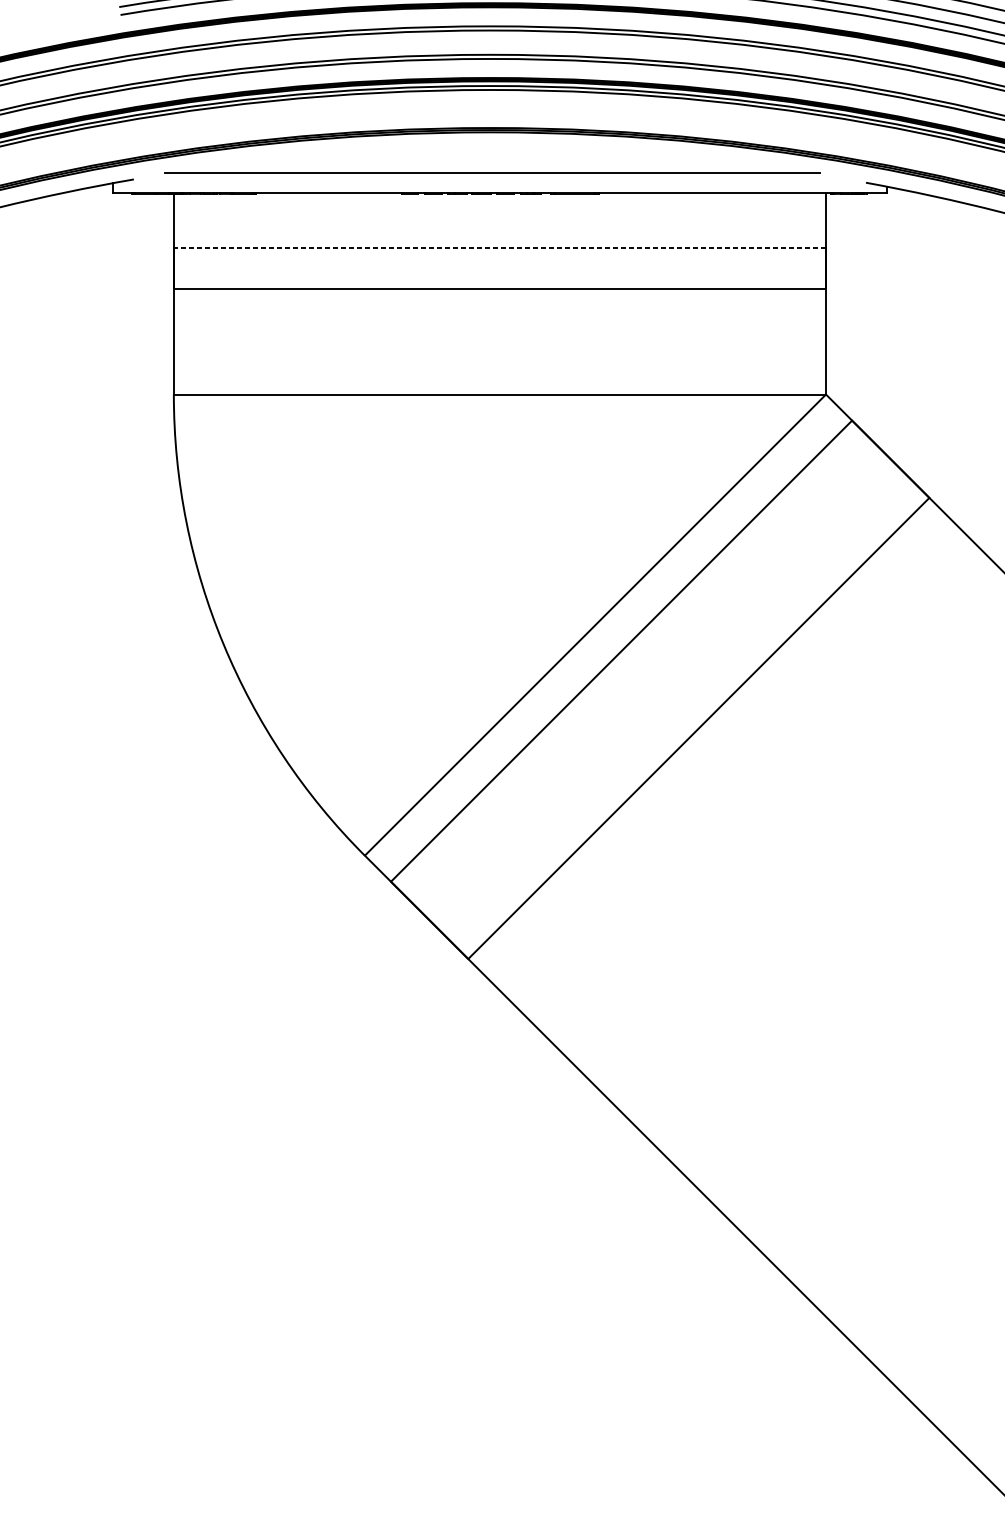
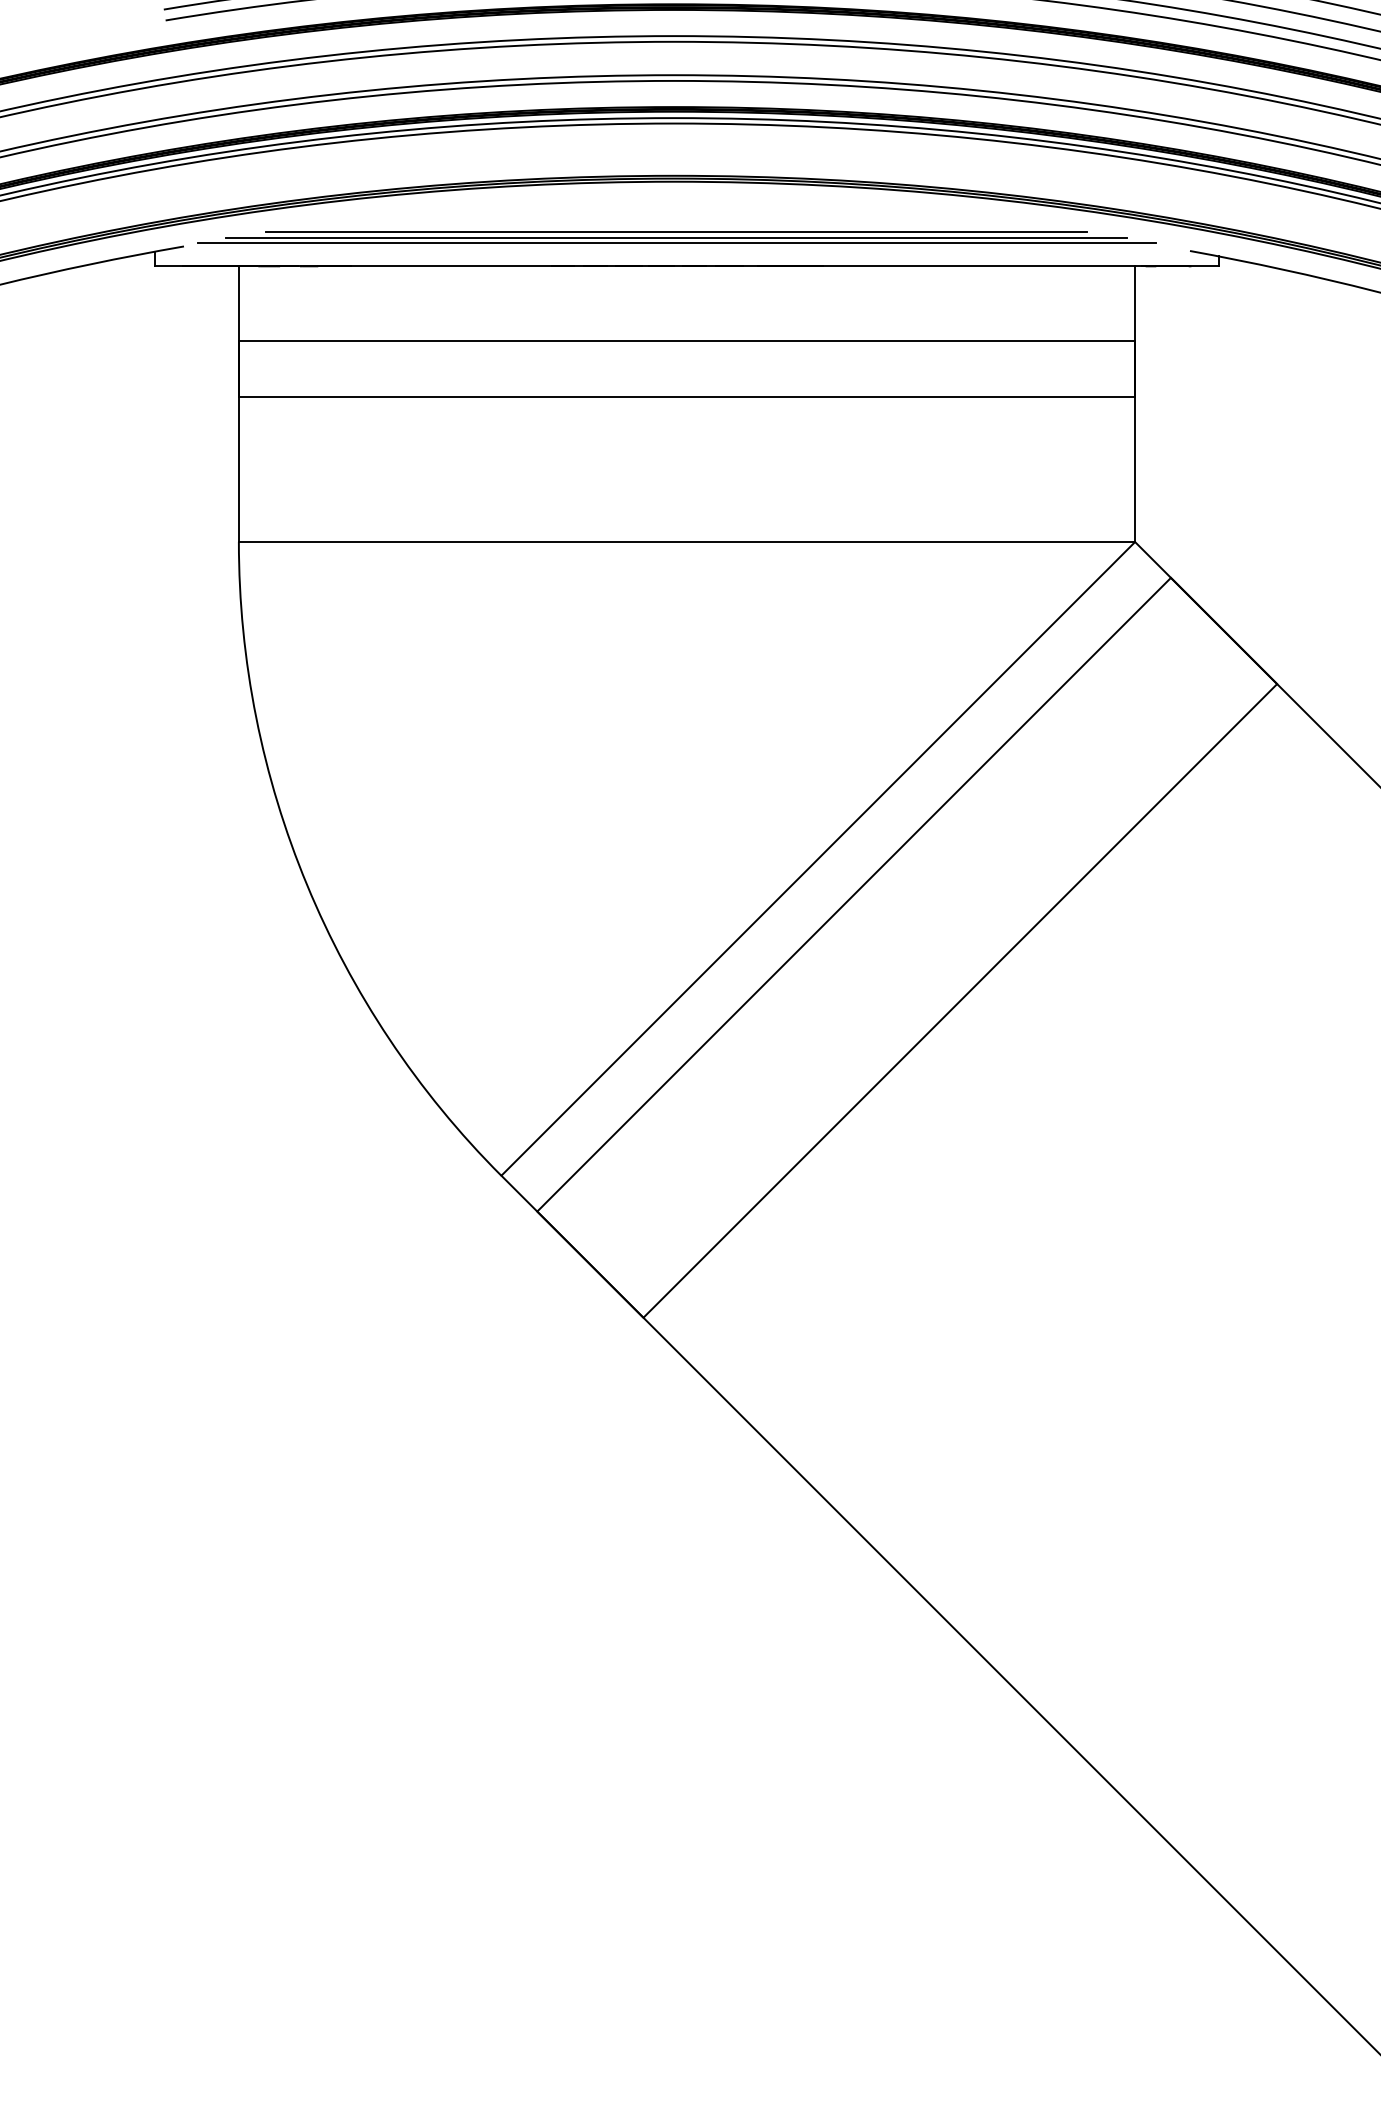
line: (492, 169) -> (676, 232), added
line: (492, 177) -> (676, 243), added
line: (499, 248) -> (686, 341), dashed -> solid

